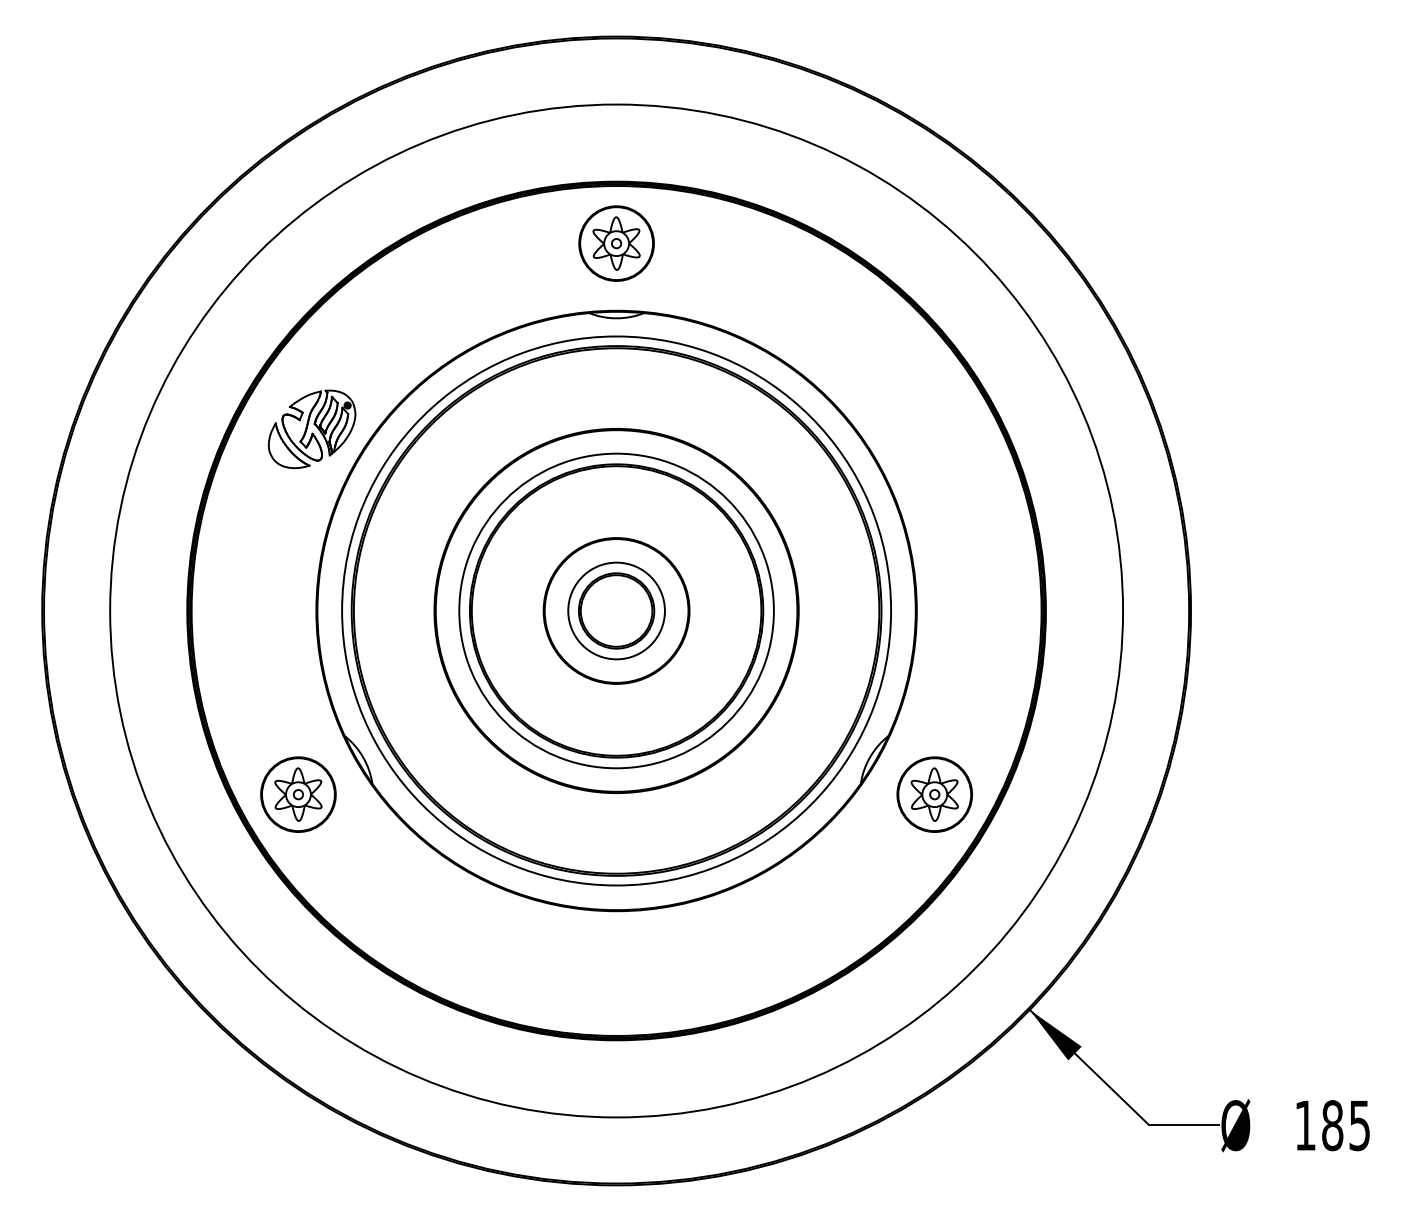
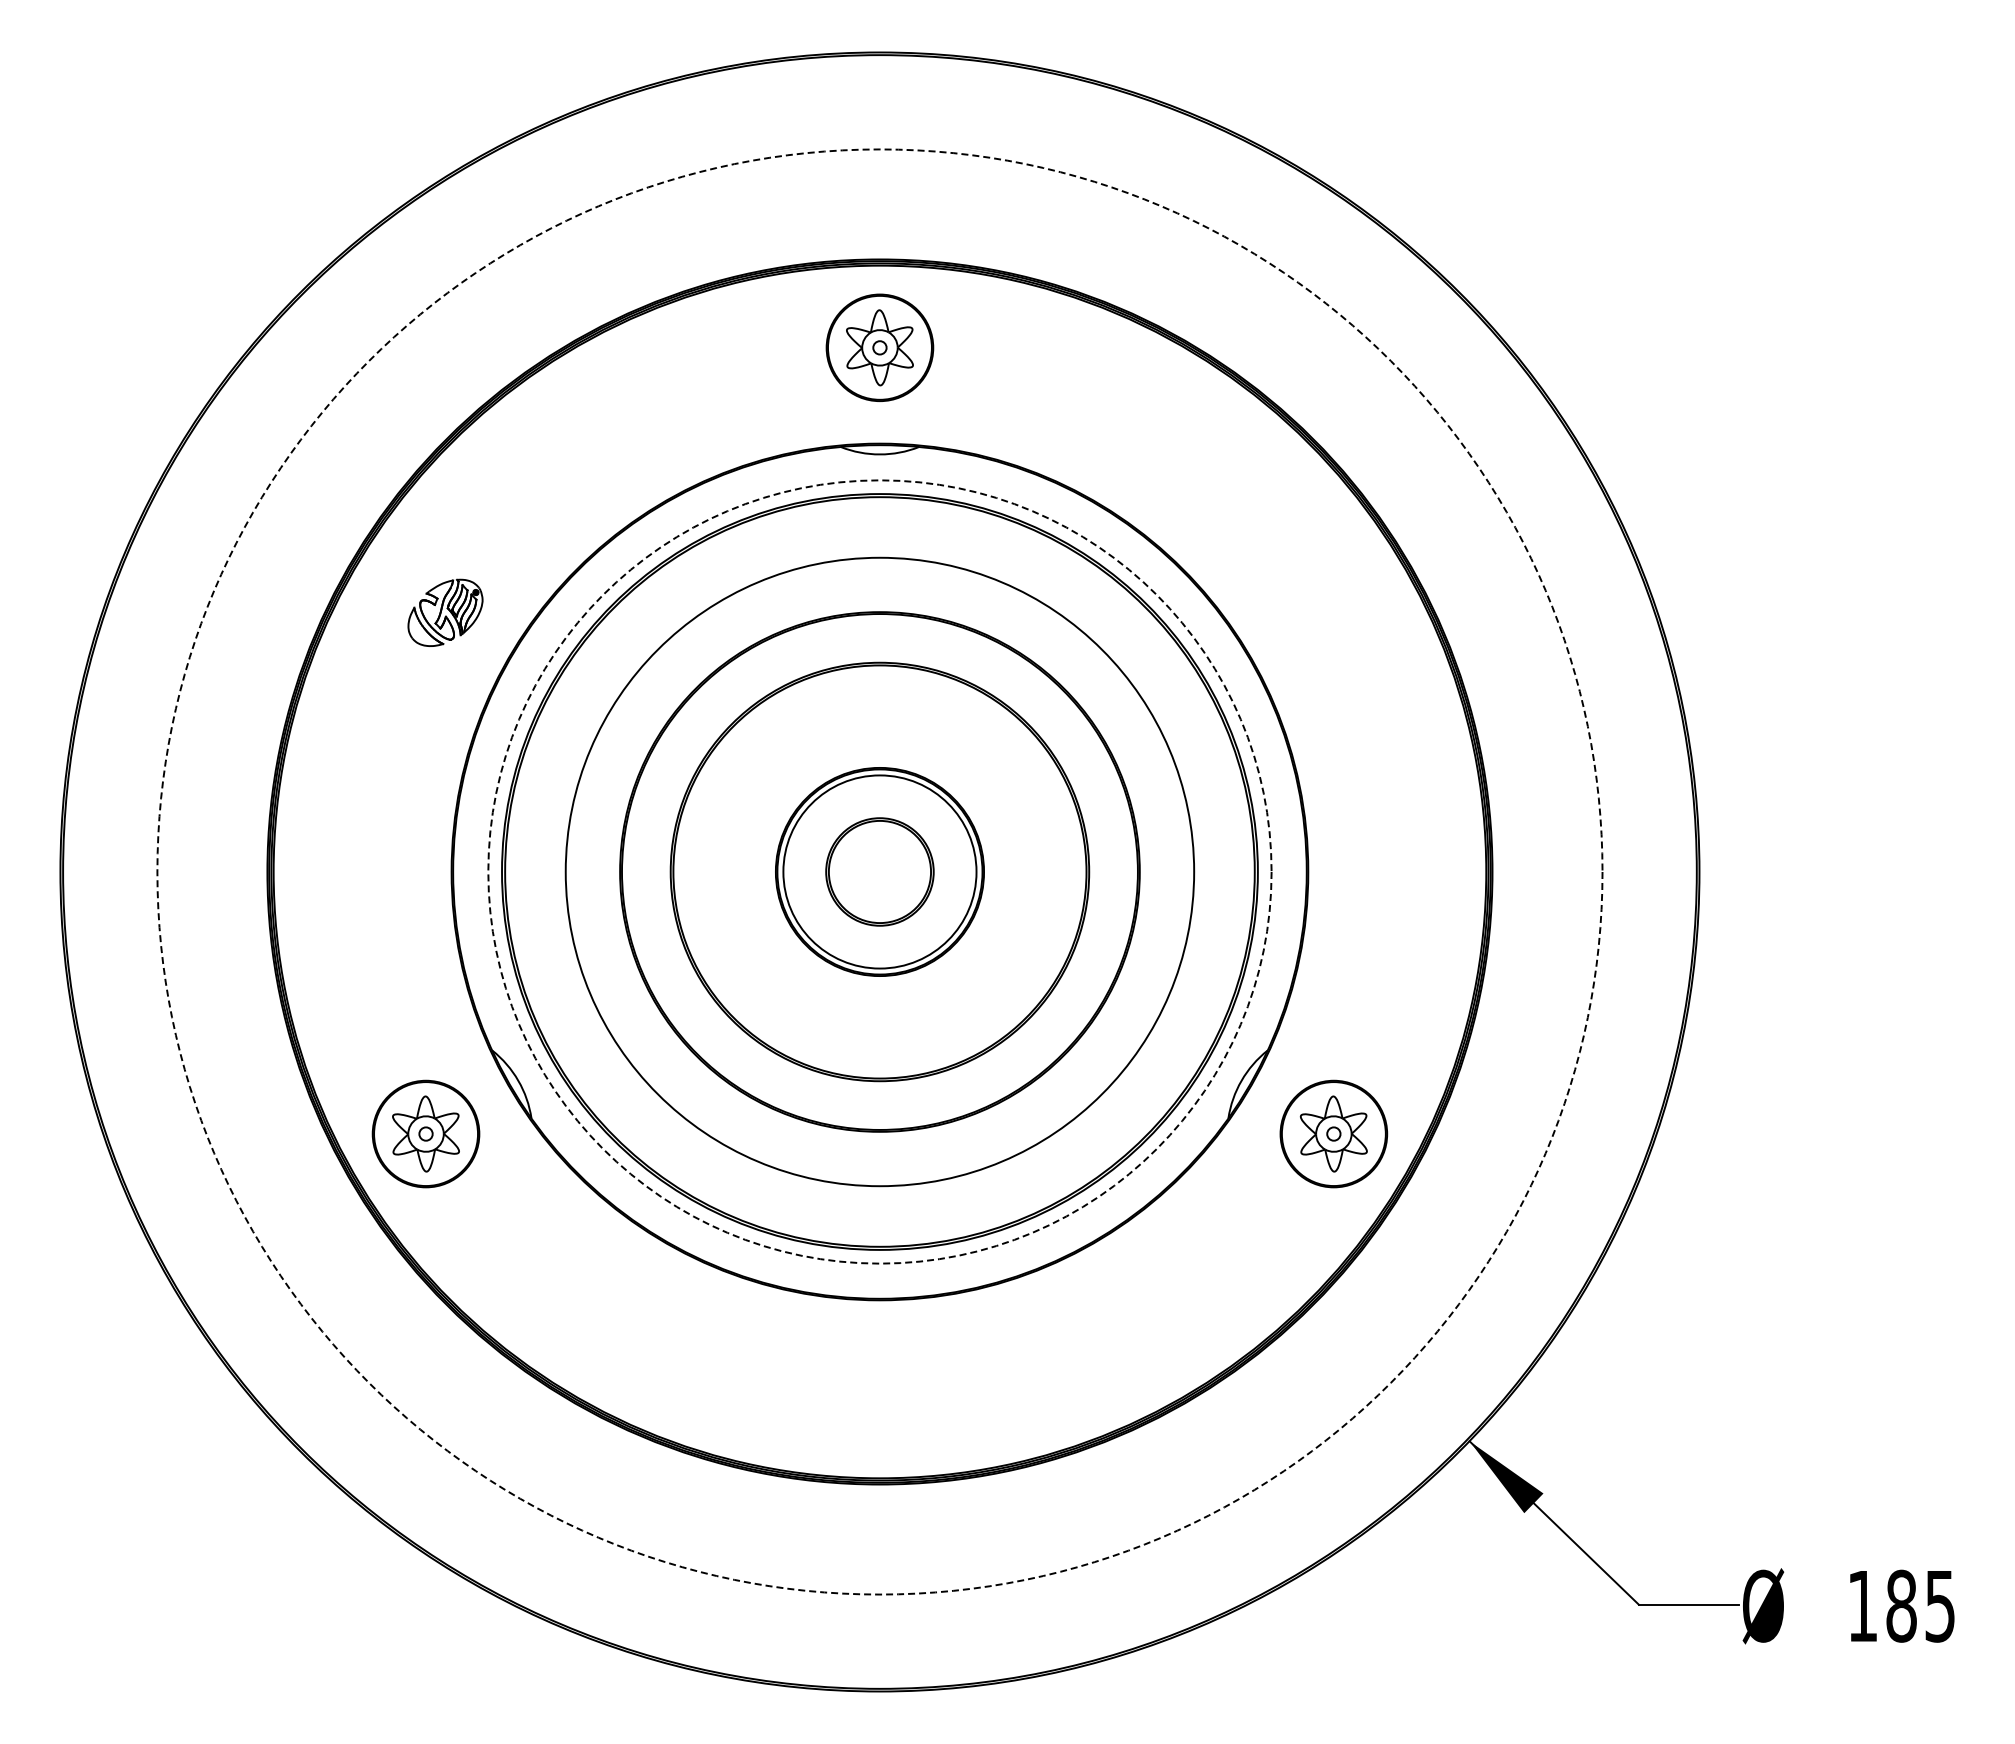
part: (312, 429) -> (445, 612), size x0.6
circle: (616, 610) -> (879, 871), size x1.4
circle: (616, 610) -> (879, 871), size x1.4
circle: (616, 610) -> (879, 871), solid -> dashed
circle: (616, 610) -> (879, 871), solid -> dashed

